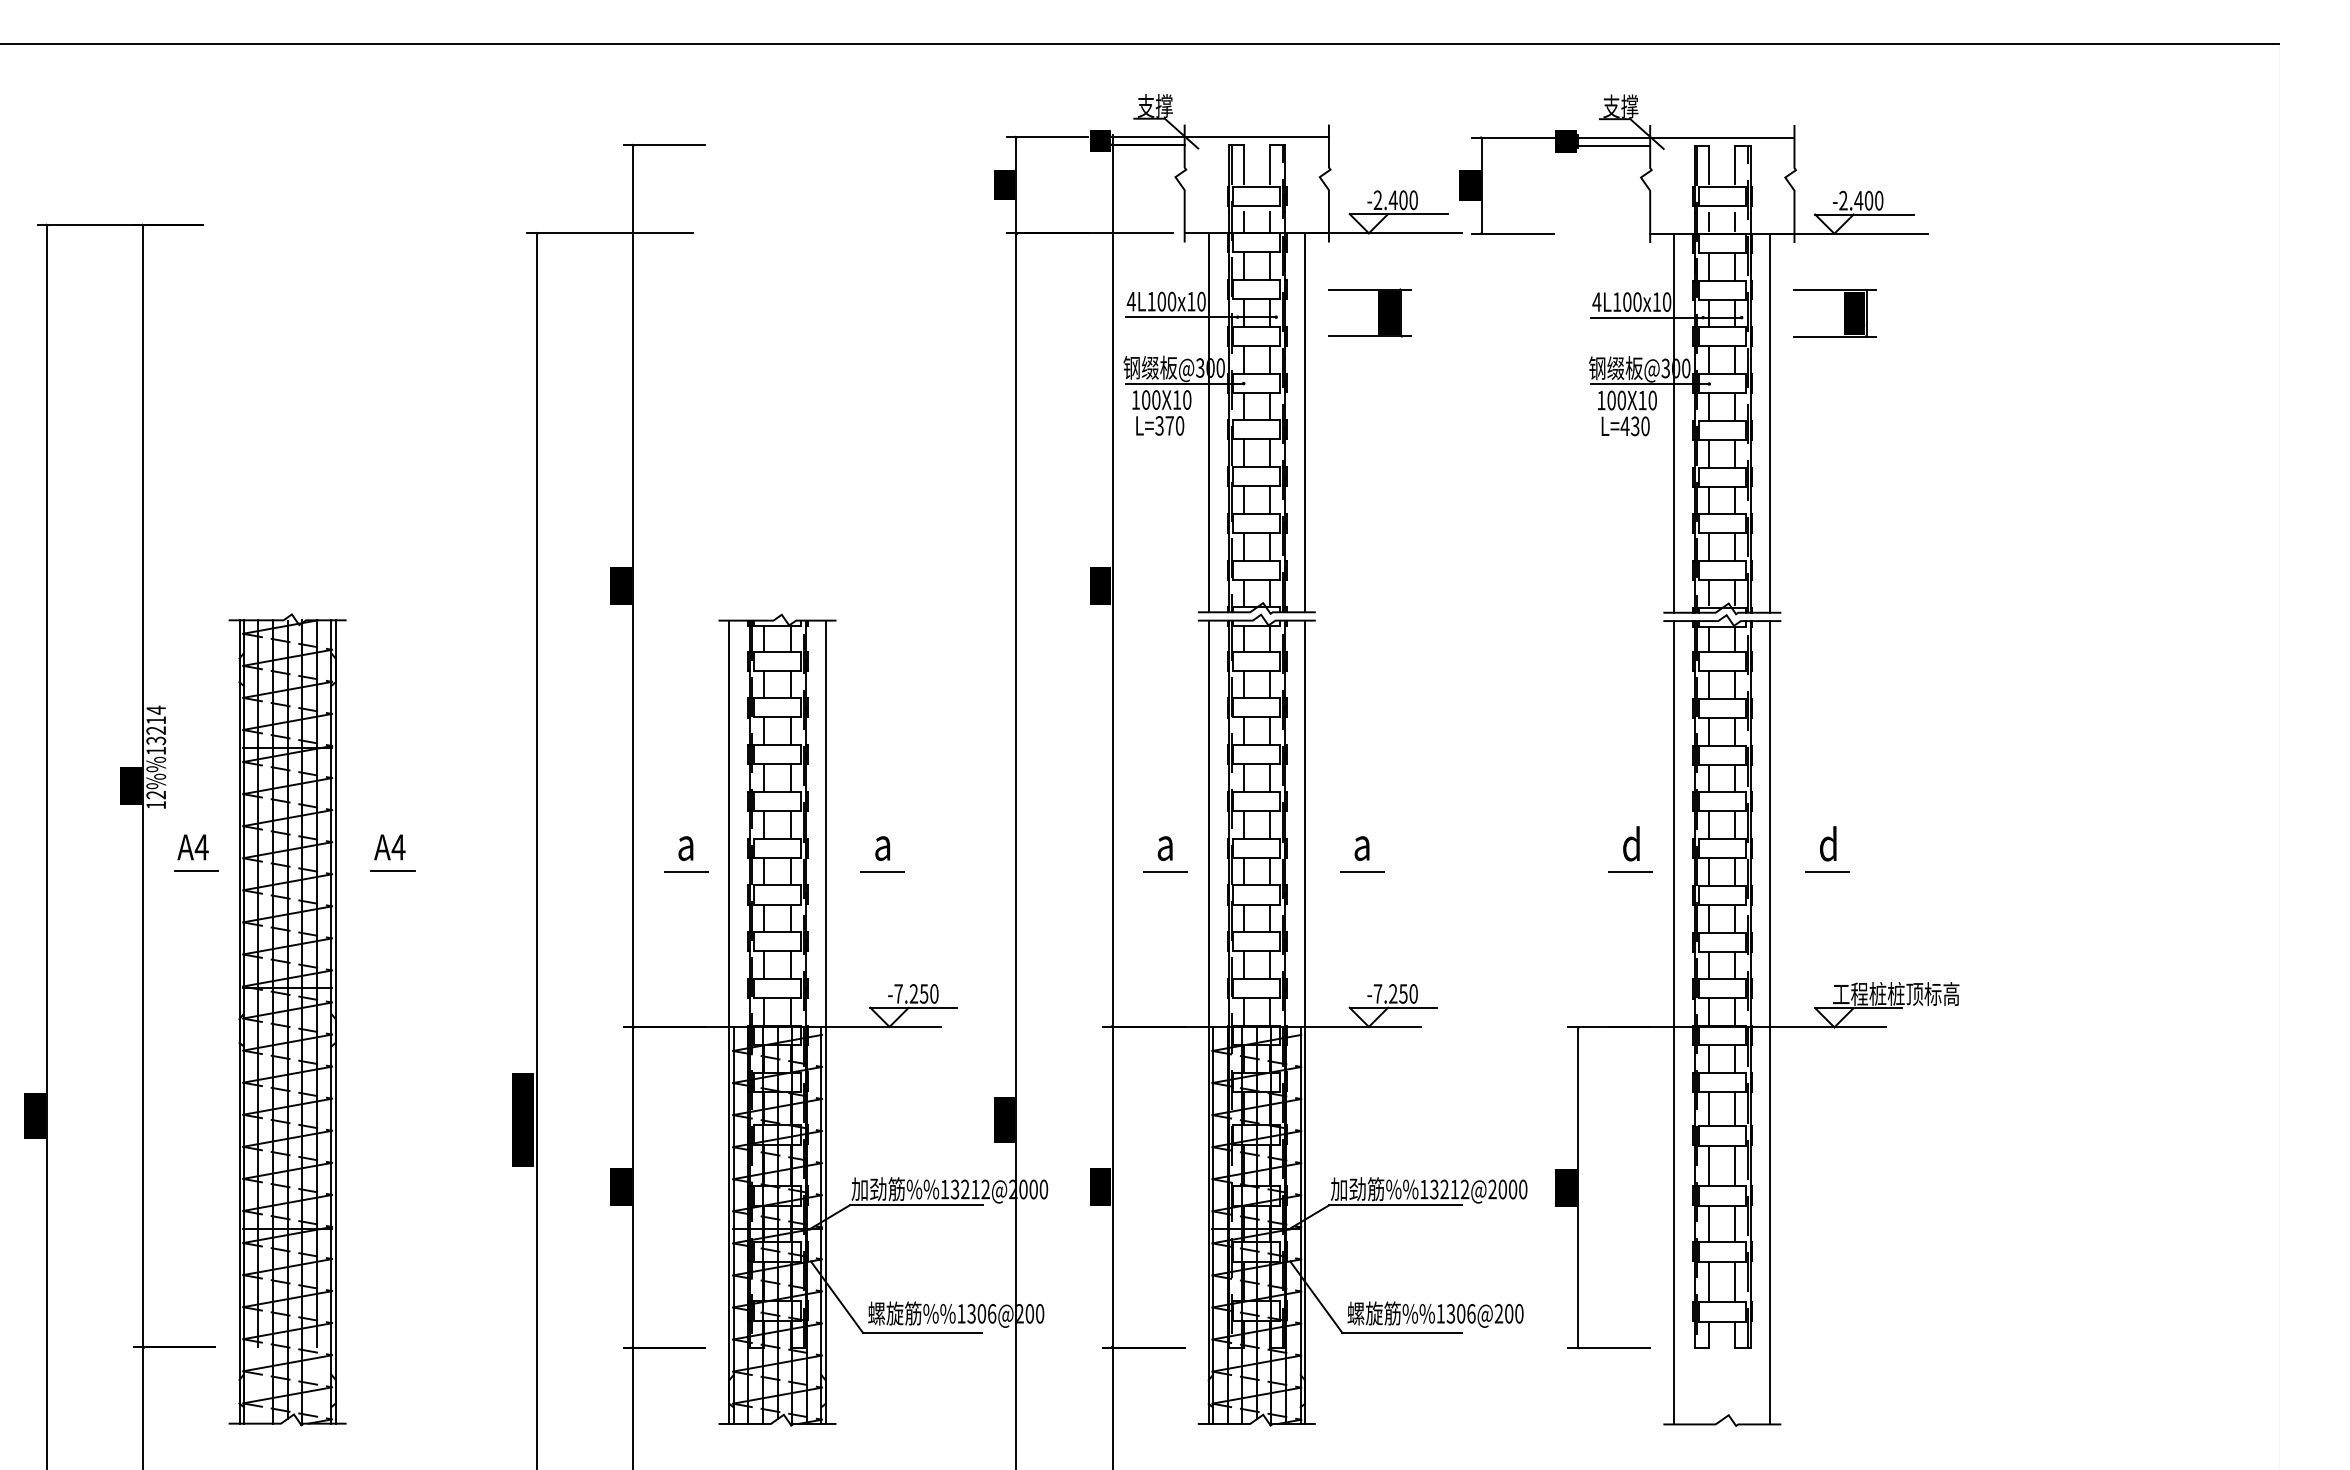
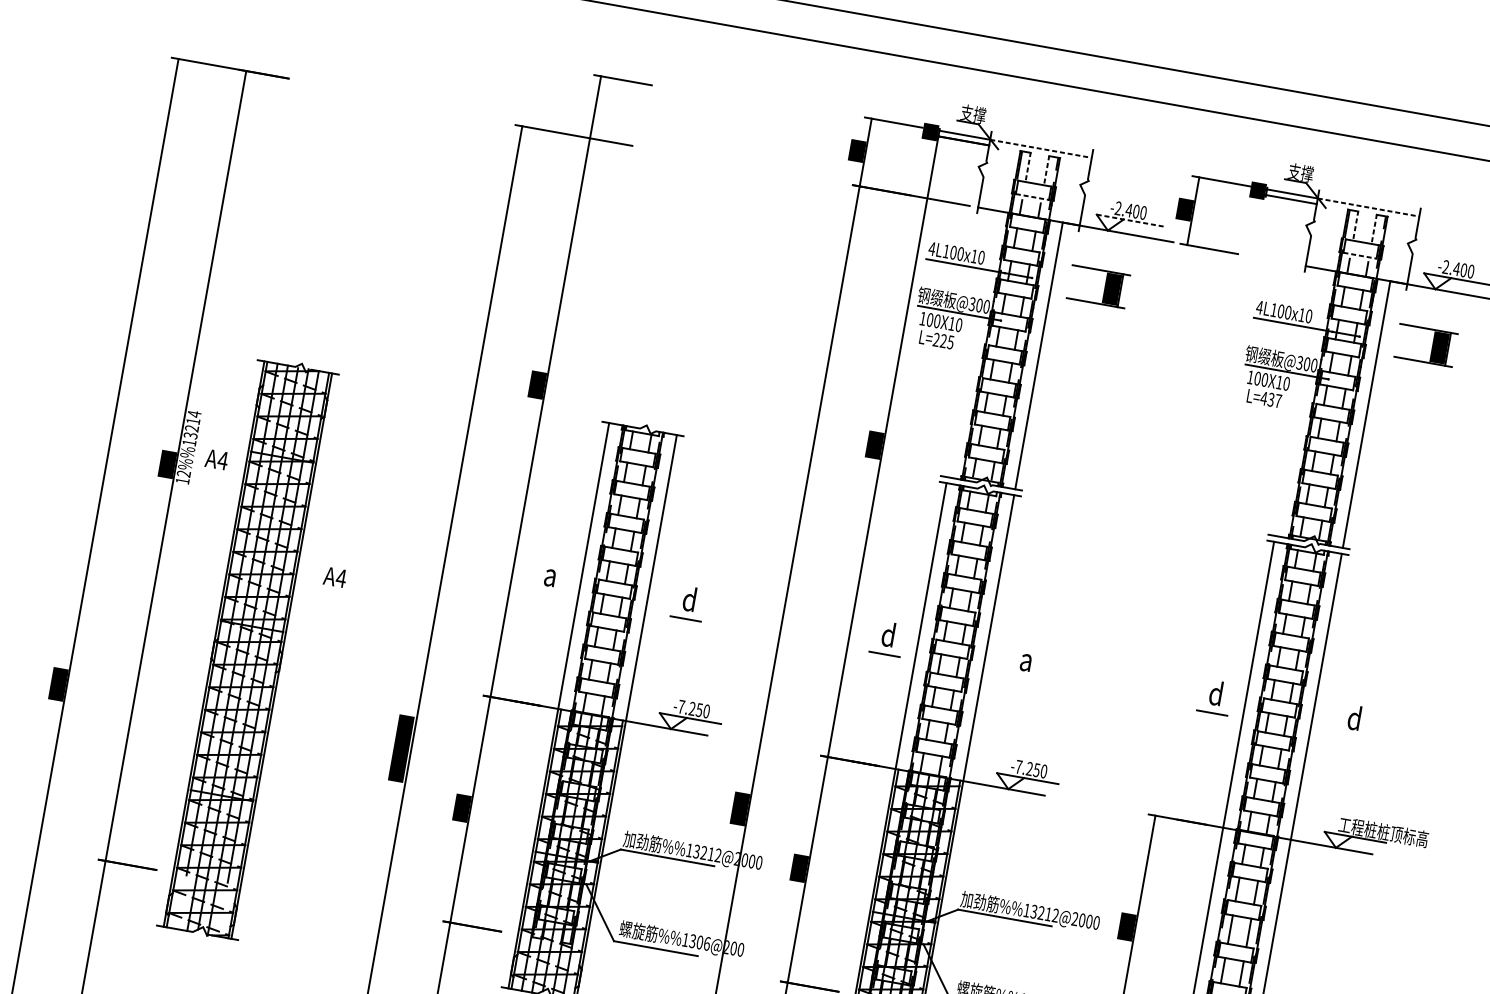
line: (1257, 137) -> (1041, 149), solid -> dashed
line: (1722, 137) -> (1368, 207), solid -> dashed
line: (1243, 164) -> (1028, 166), solid -> dashed
line: (1269, 164) -> (1046, 169), solid -> dashed
line: (1709, 164) -> (1356, 224), solid -> dashed
line: (1735, 164) -> (1374, 228), solid -> dashed
line: (1256, 205) -> (1032, 196), solid -> dashed
line: (1722, 206) -> (1360, 256), solid -> dashed
line: (1399, 214) -> (1131, 221), solid -> dashed
line: (1208, 422) -> (971, 343), removed
line: (1674, 422) -> (1299, 402), removed
text: (1169, 425) -> (943, 340), L=370 -> L=225
text: (1645, 426) -> (1278, 401), L=430 -> L=437
text: (883, 842) -> (689, 598), a -> d
text: (1165, 842) -> (888, 633), a -> d
text: (192, 847) -> (216, 459), moved
text: (389, 847) -> (334, 577), moved
line: (195, 871) -> (201, 532), removed
line: (392, 871) -> (340, 557), removed
line: (686, 871) -> (547, 594), removed
line: (1361, 871) -> (1022, 678), removed
line: (1827, 872) -> (1350, 737), removed

